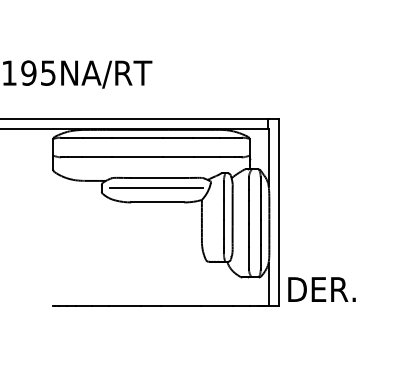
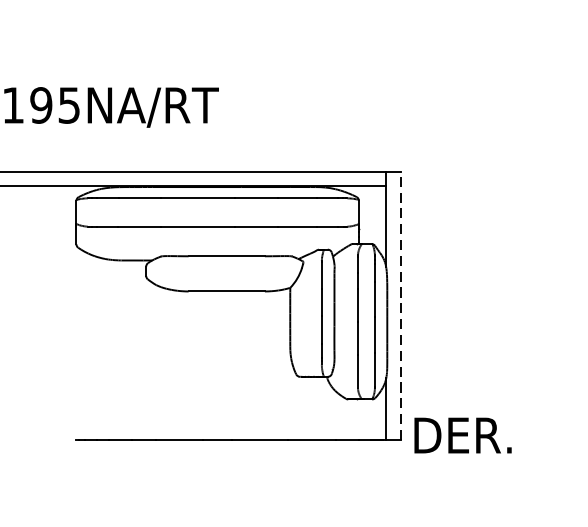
line: (155, 188) -> (223, 271), removed
line: (278, 211) -> (400, 304), solid -> dashed
text: (321, 289) -> (462, 435), moved

